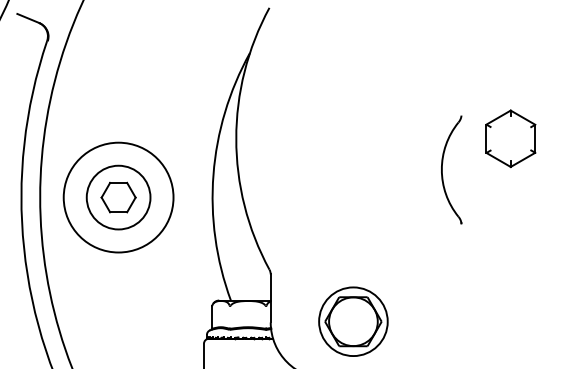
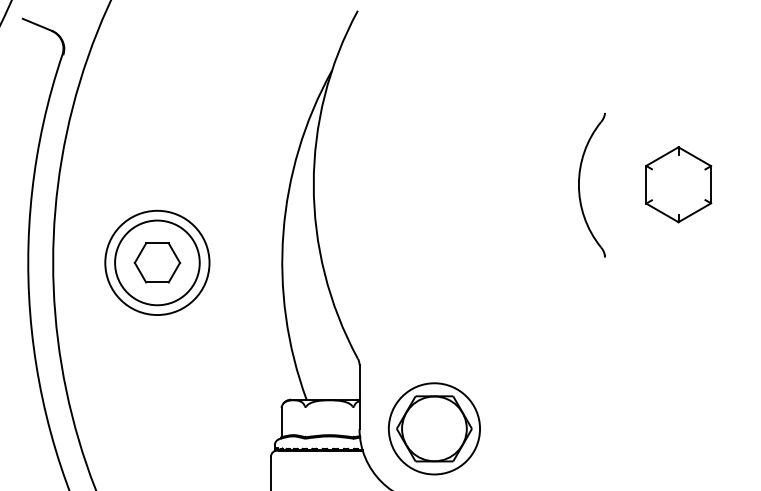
part: (442, 170) -> (579, 185), moved
circle: (118, 197) -> (157, 262), size x0.71
part: (353, 321) -> (434, 428), moved

